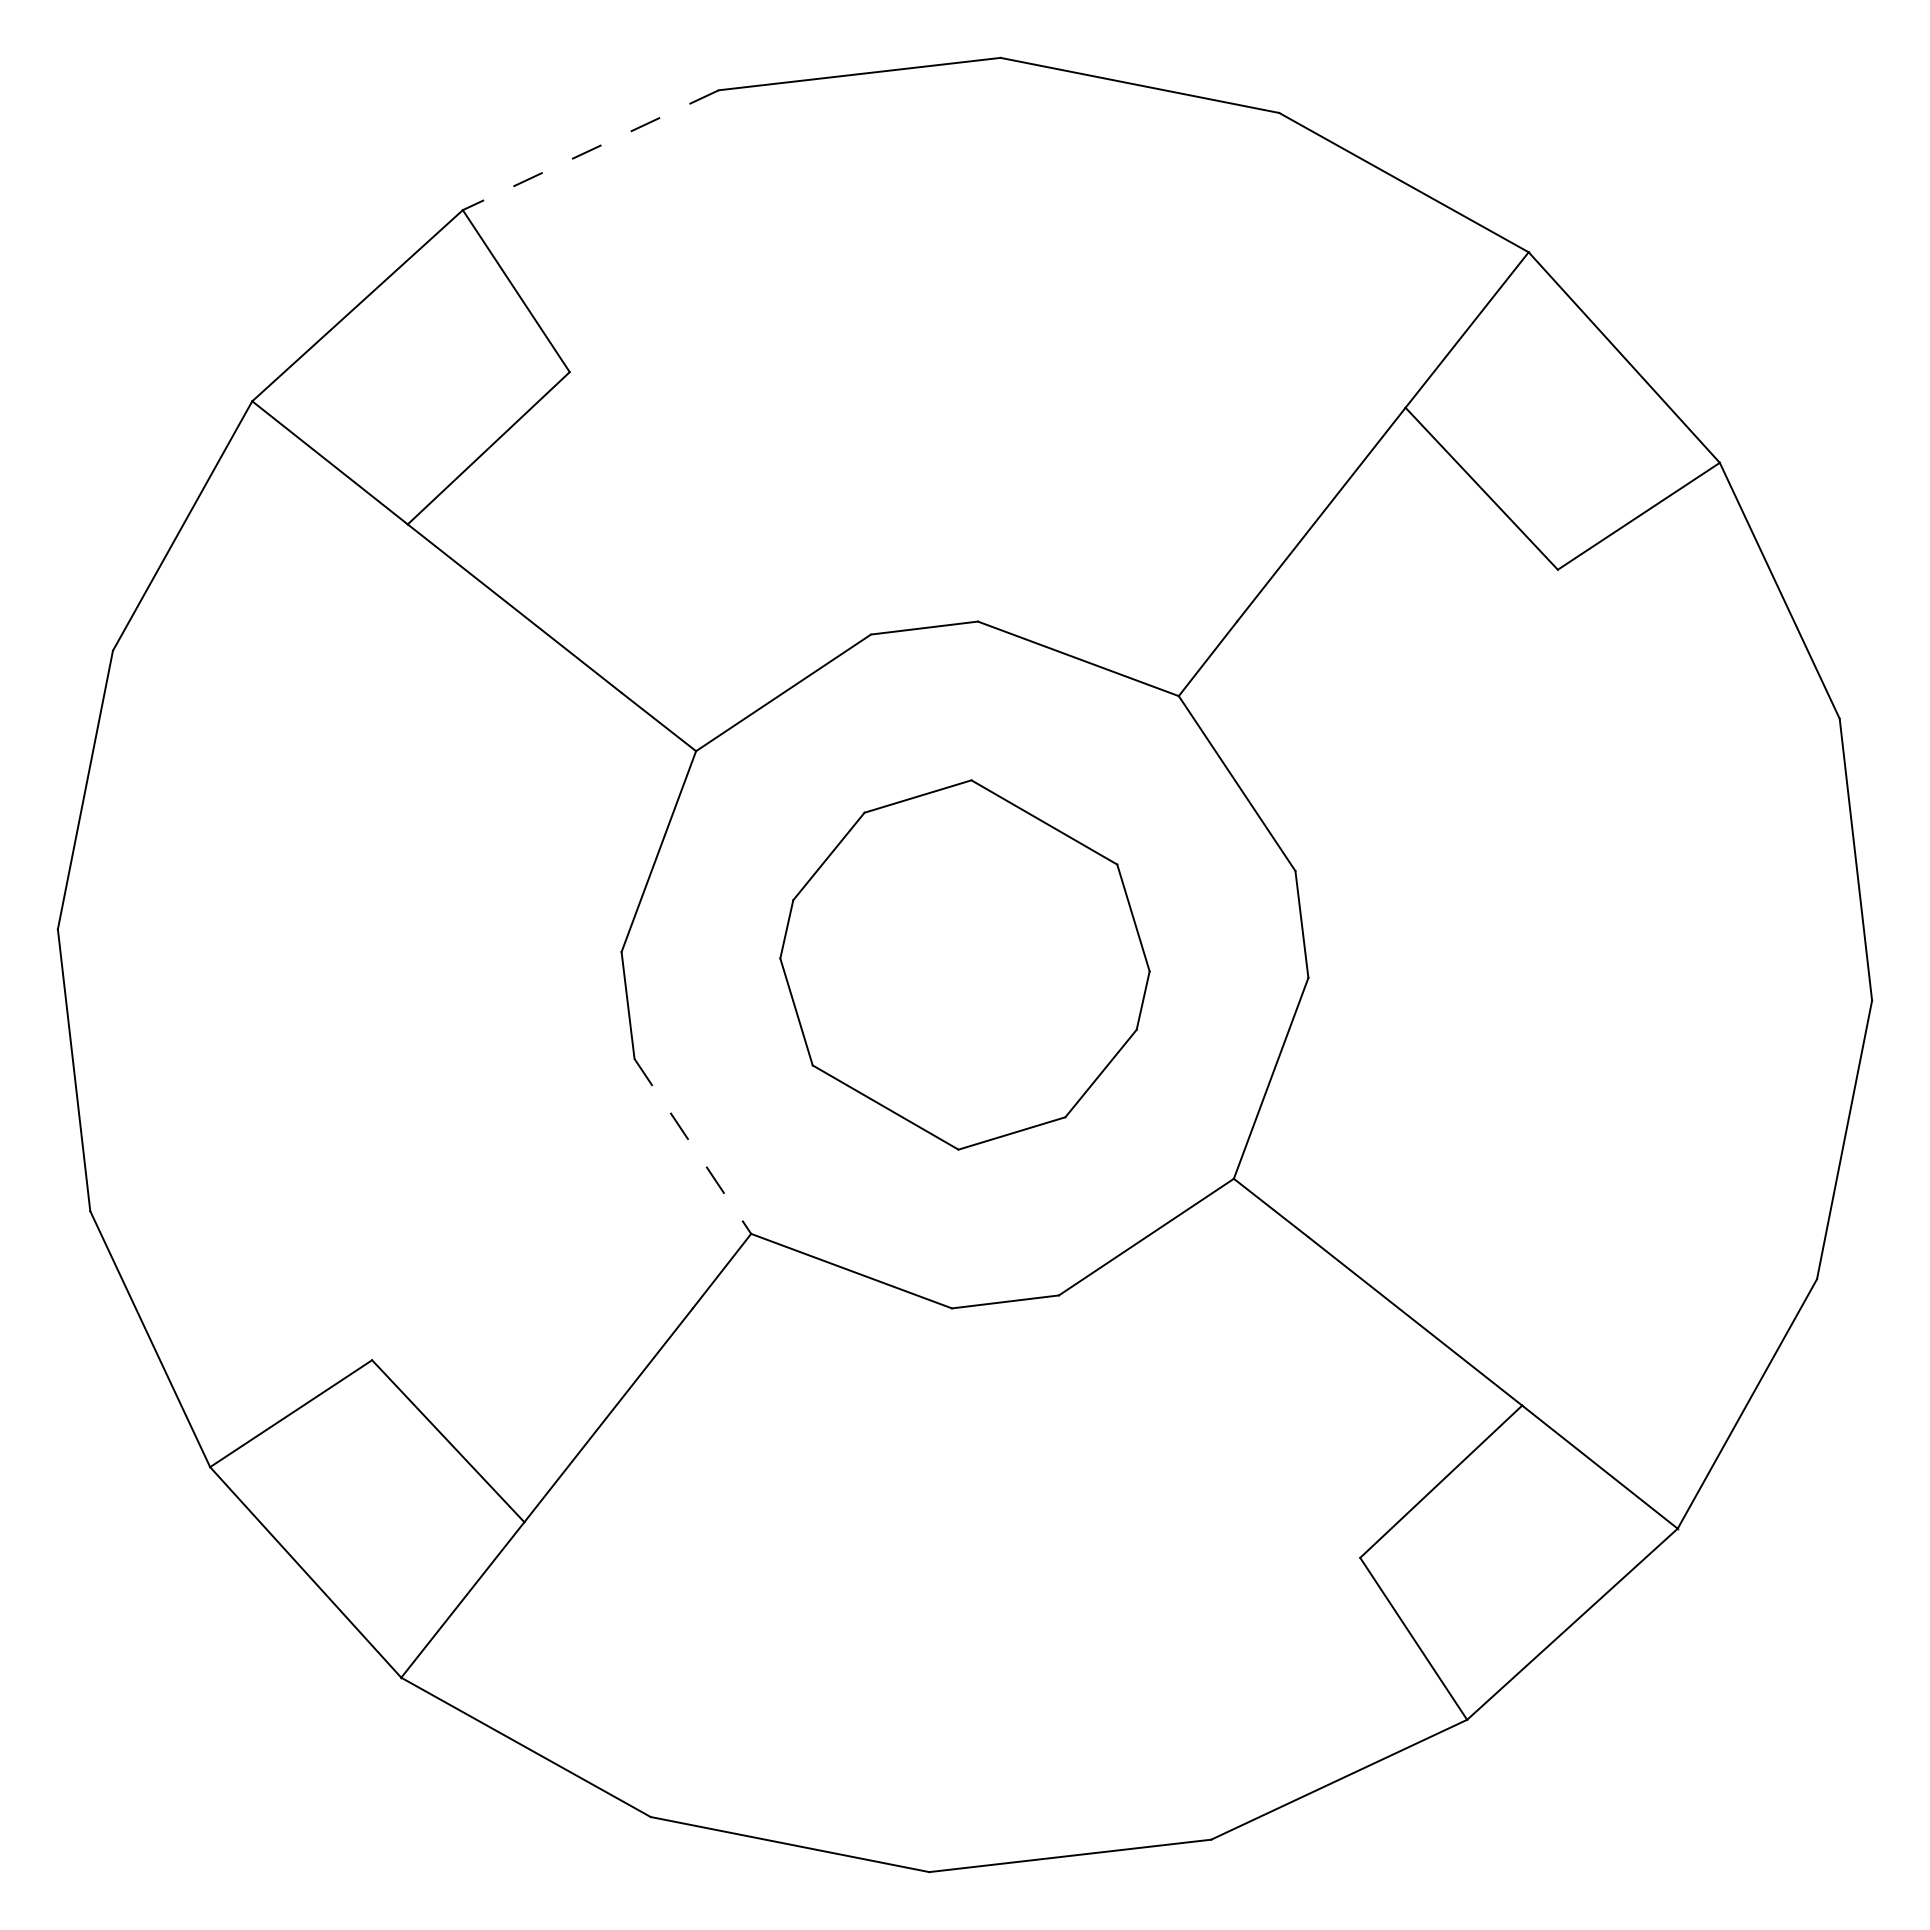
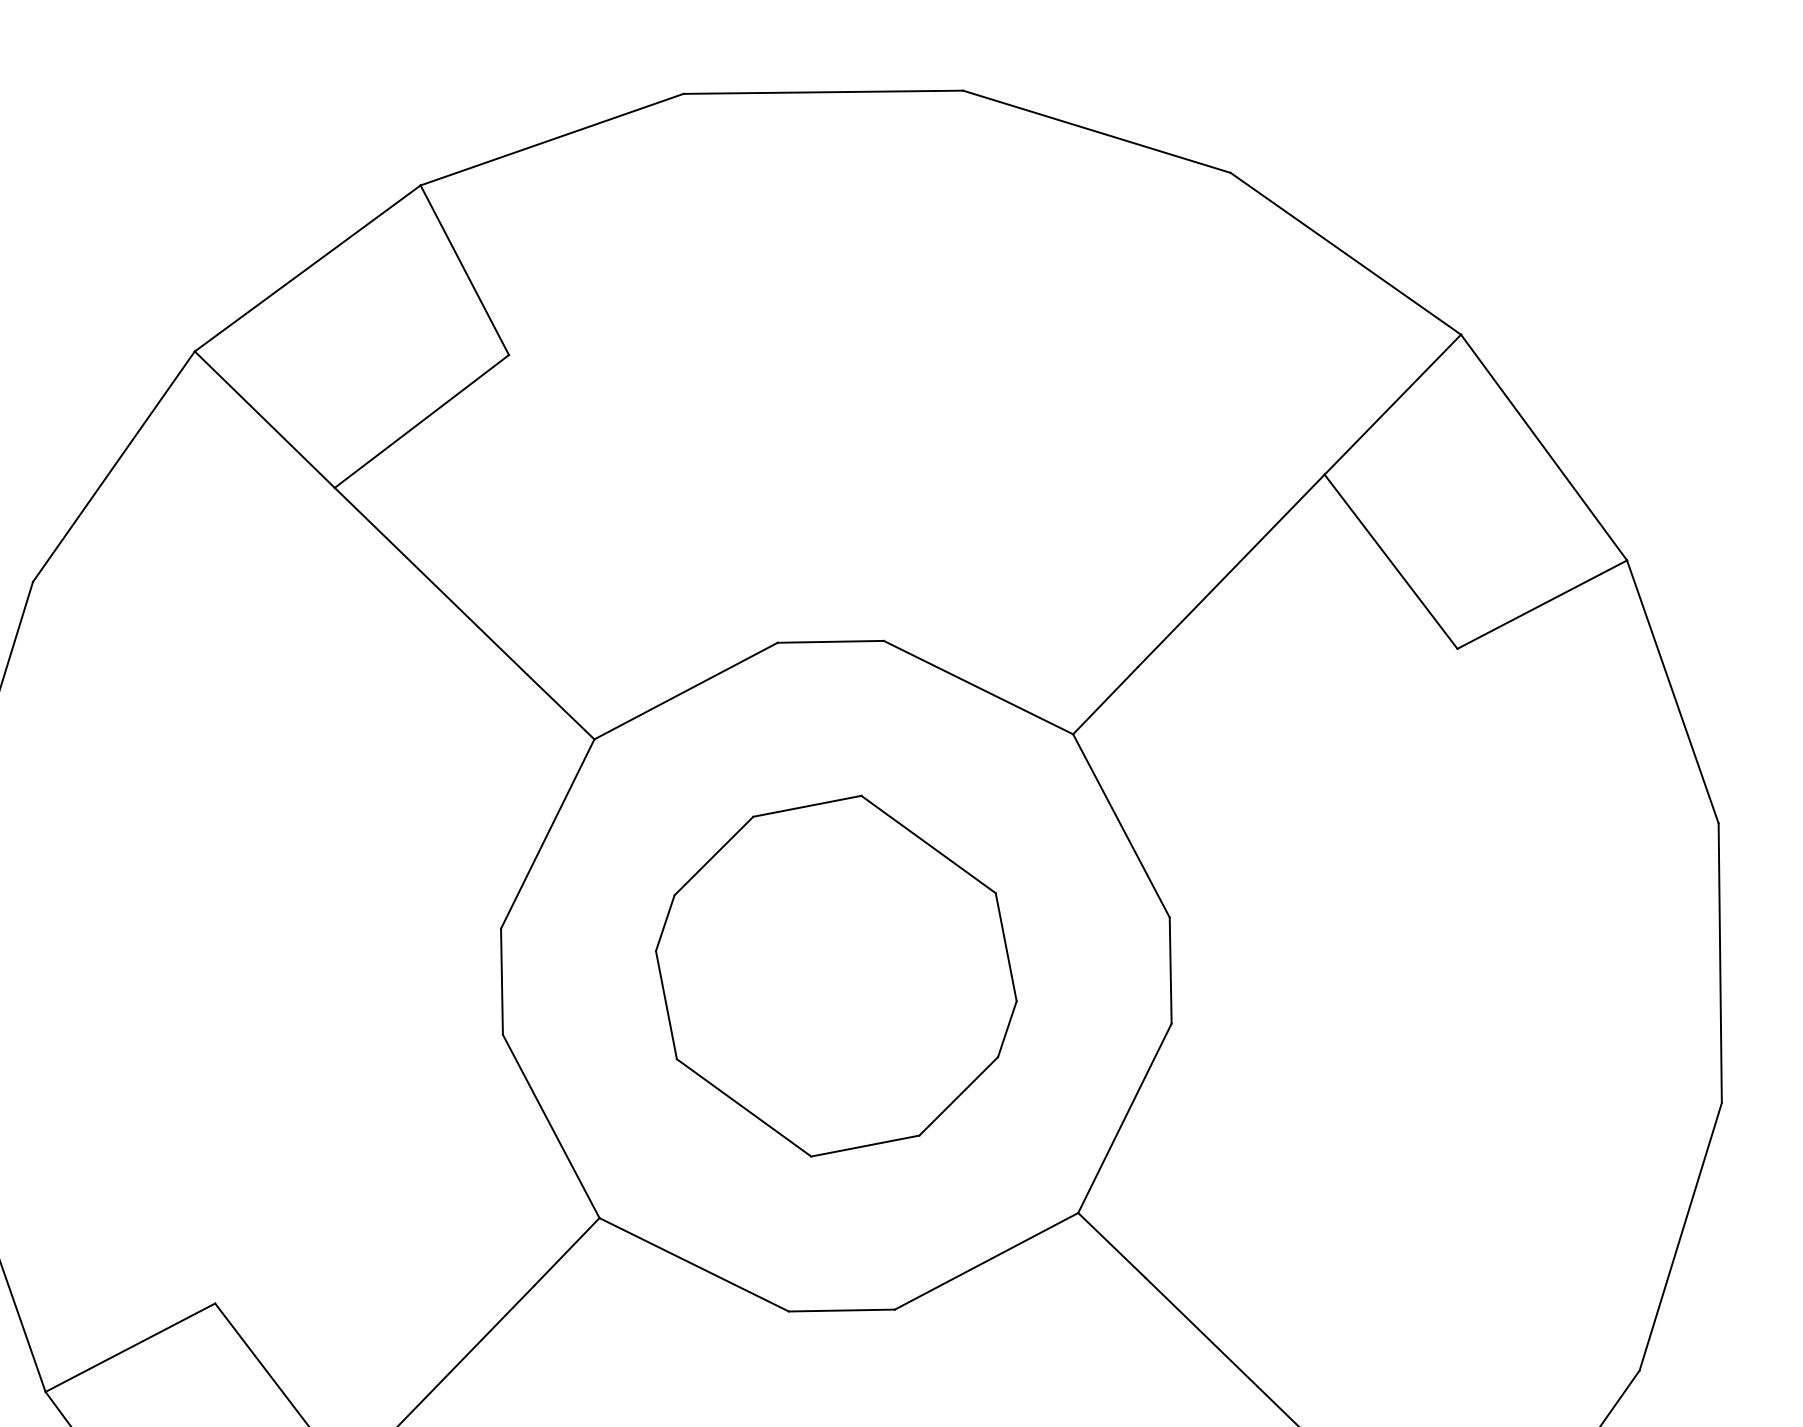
line: (590, 150) -> (551, 139), dashed -> solid
line: (693, 1146) -> (551, 1126), dashed -> solid

